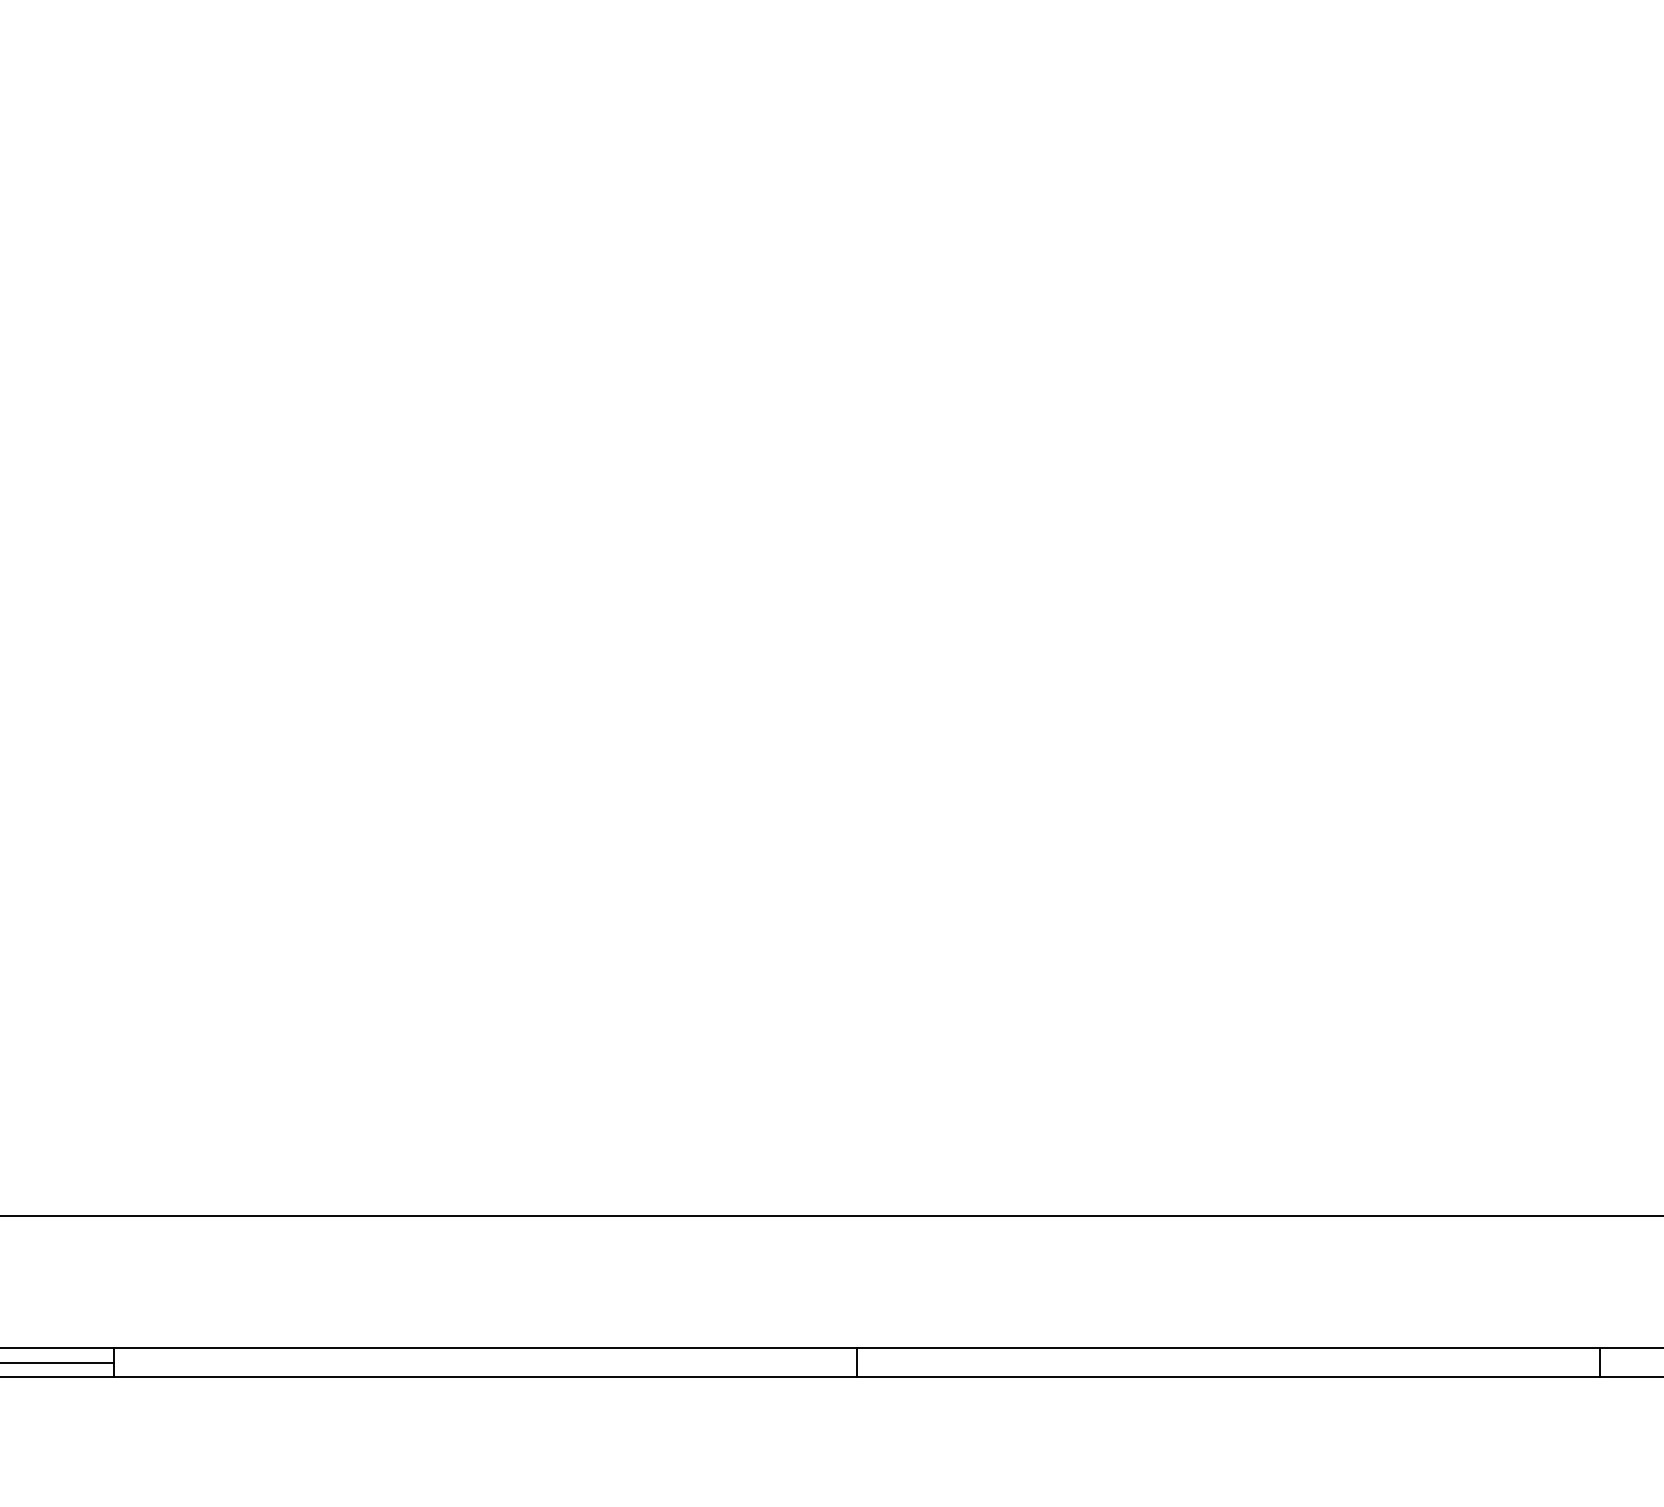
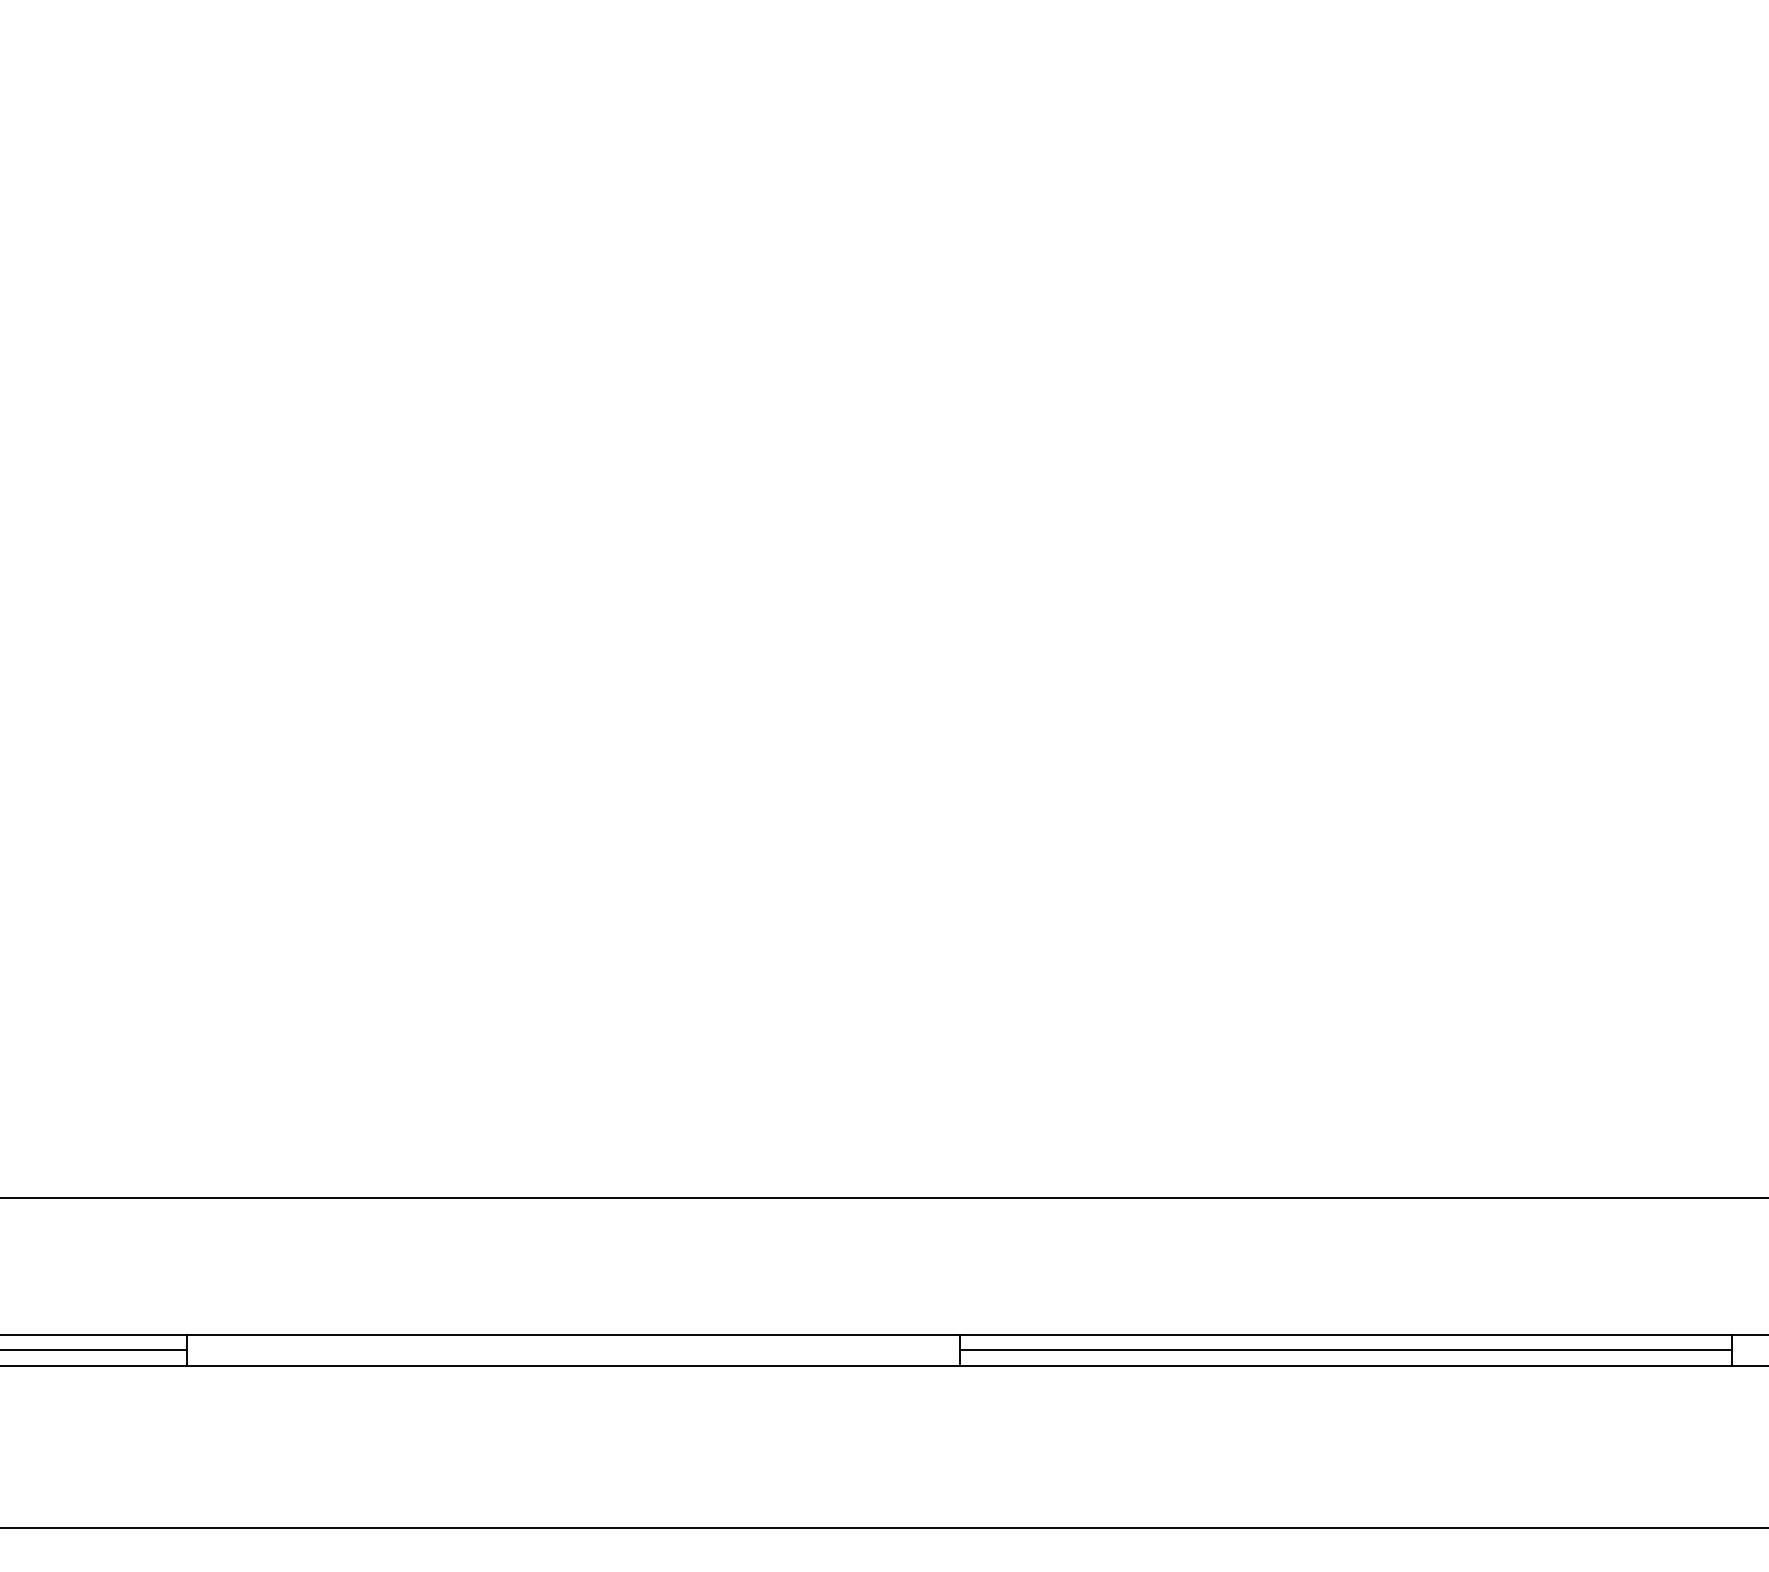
line: (1228, 1362) -> (1345, 1350), added

